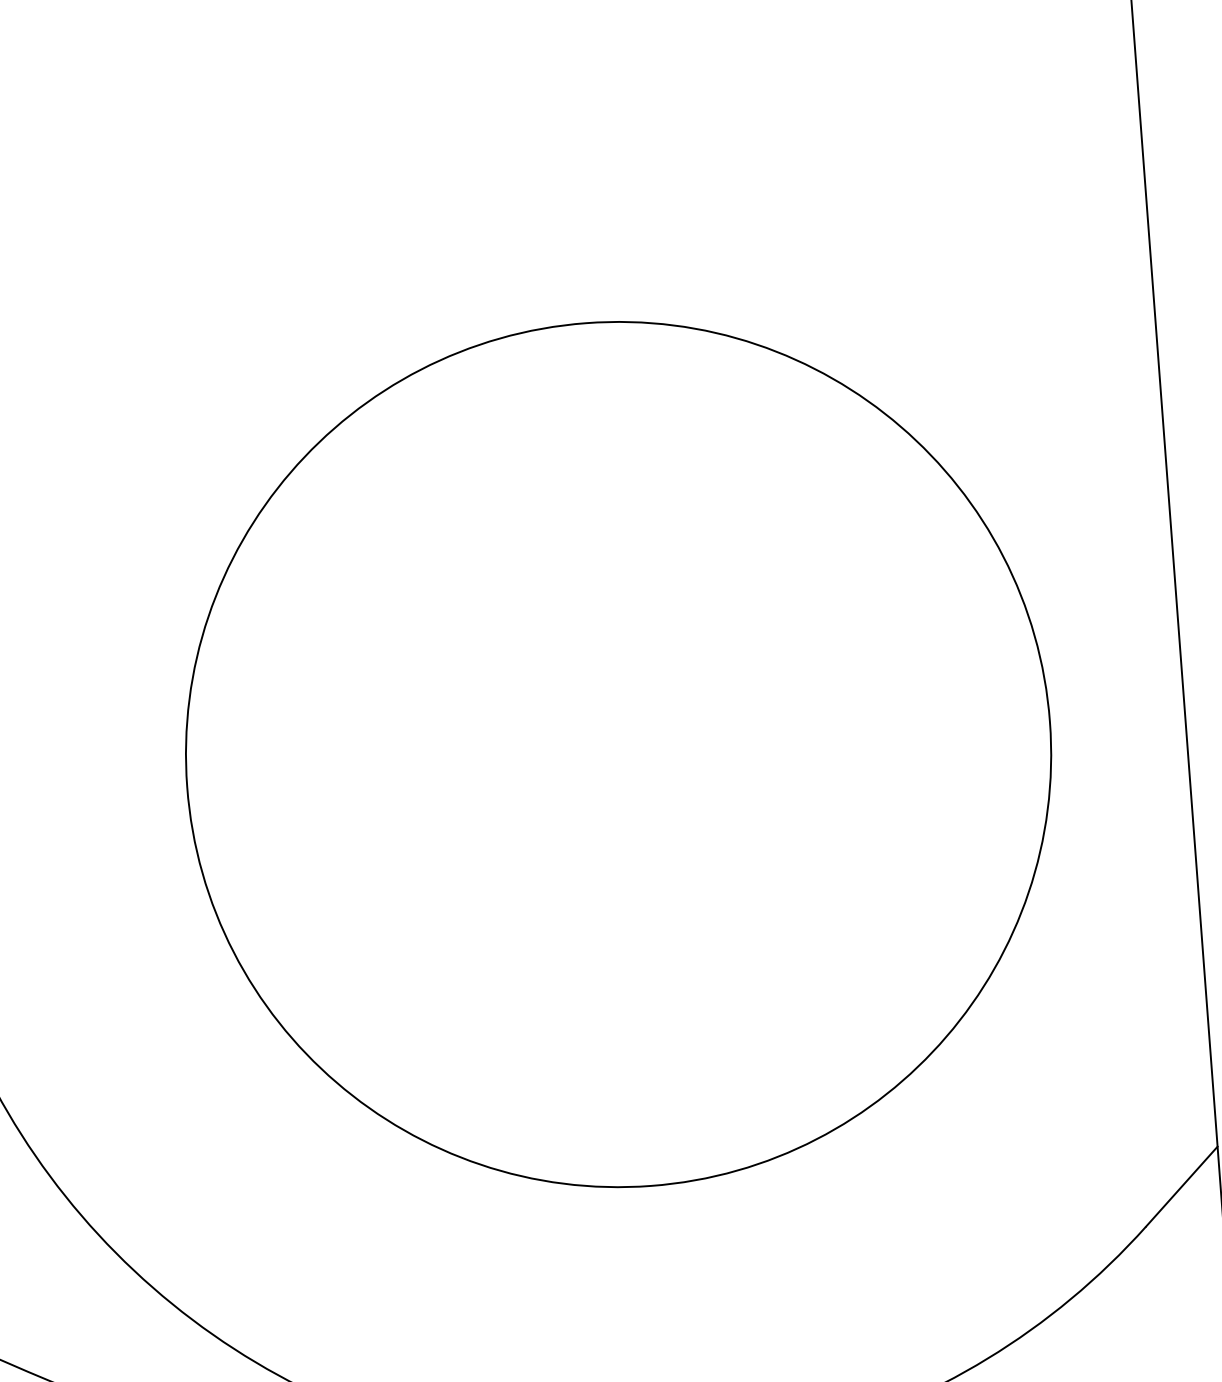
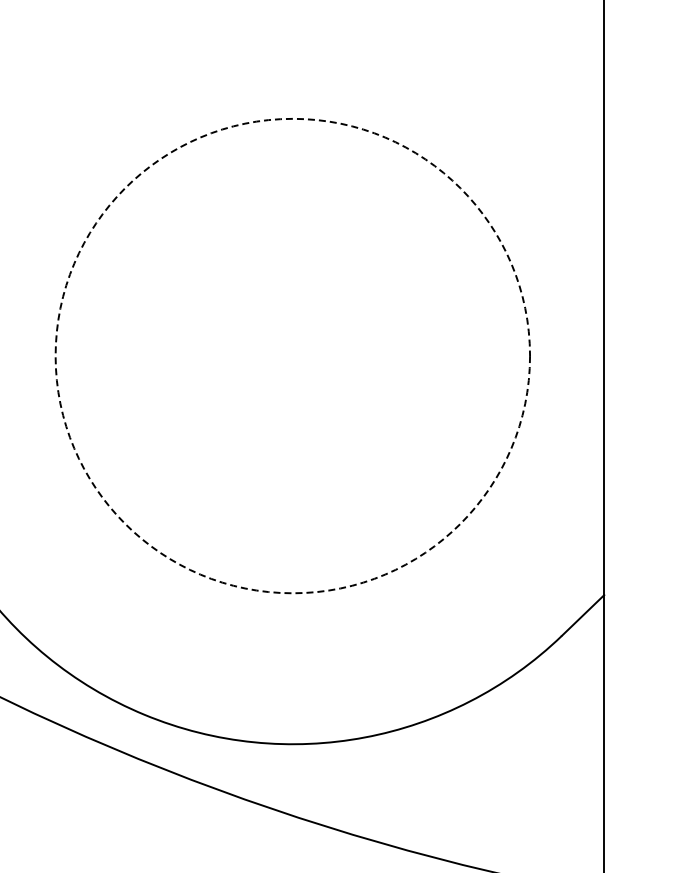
circle: (617, 753) -> (292, 355), solid -> dashed

